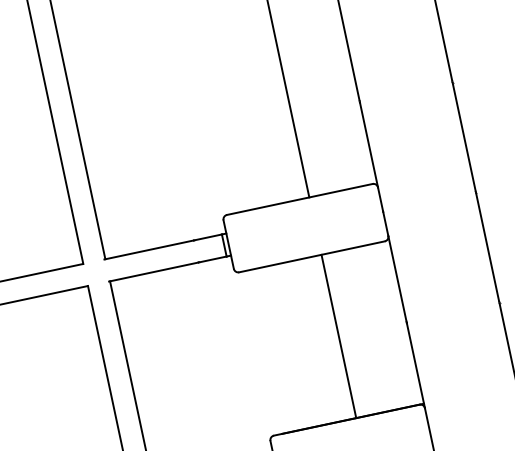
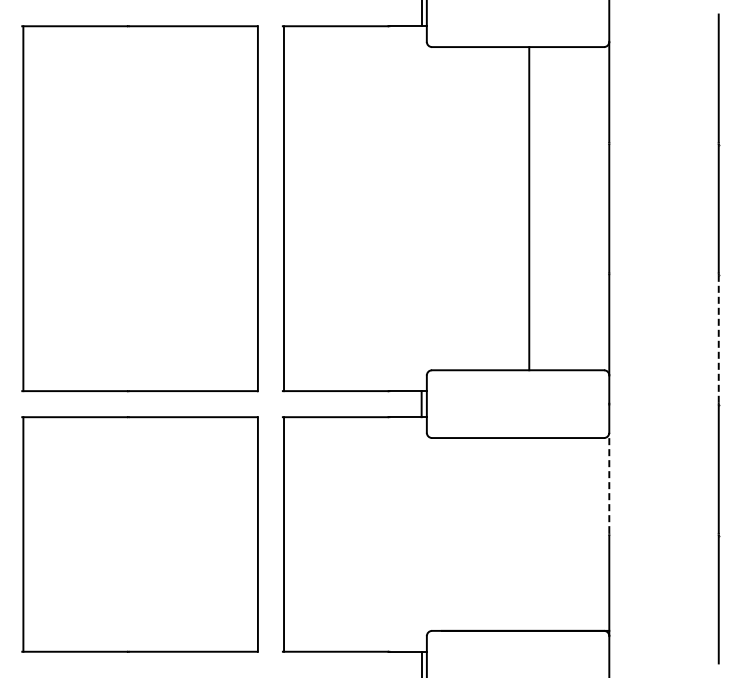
line: (463, 136) -> (718, 338), solid -> dashed
line: (397, 278) -> (609, 482), solid -> dashed
line: (339, 336) -> (529, 534), removed

